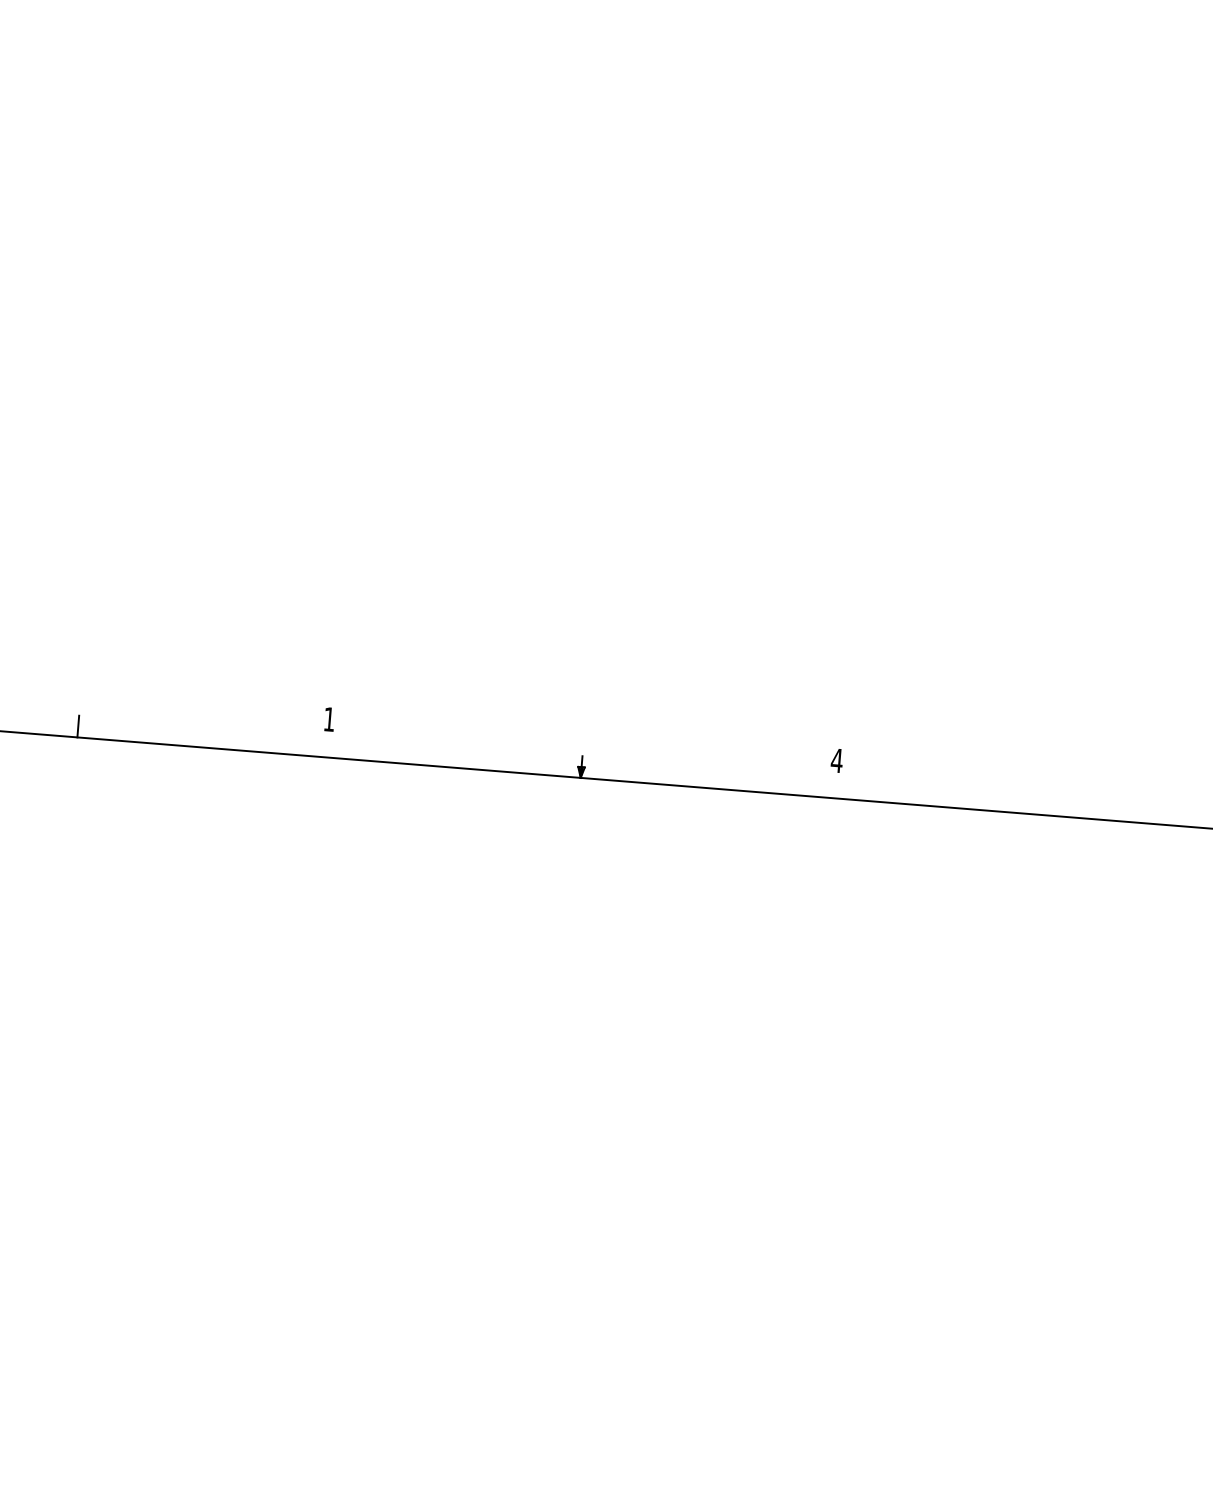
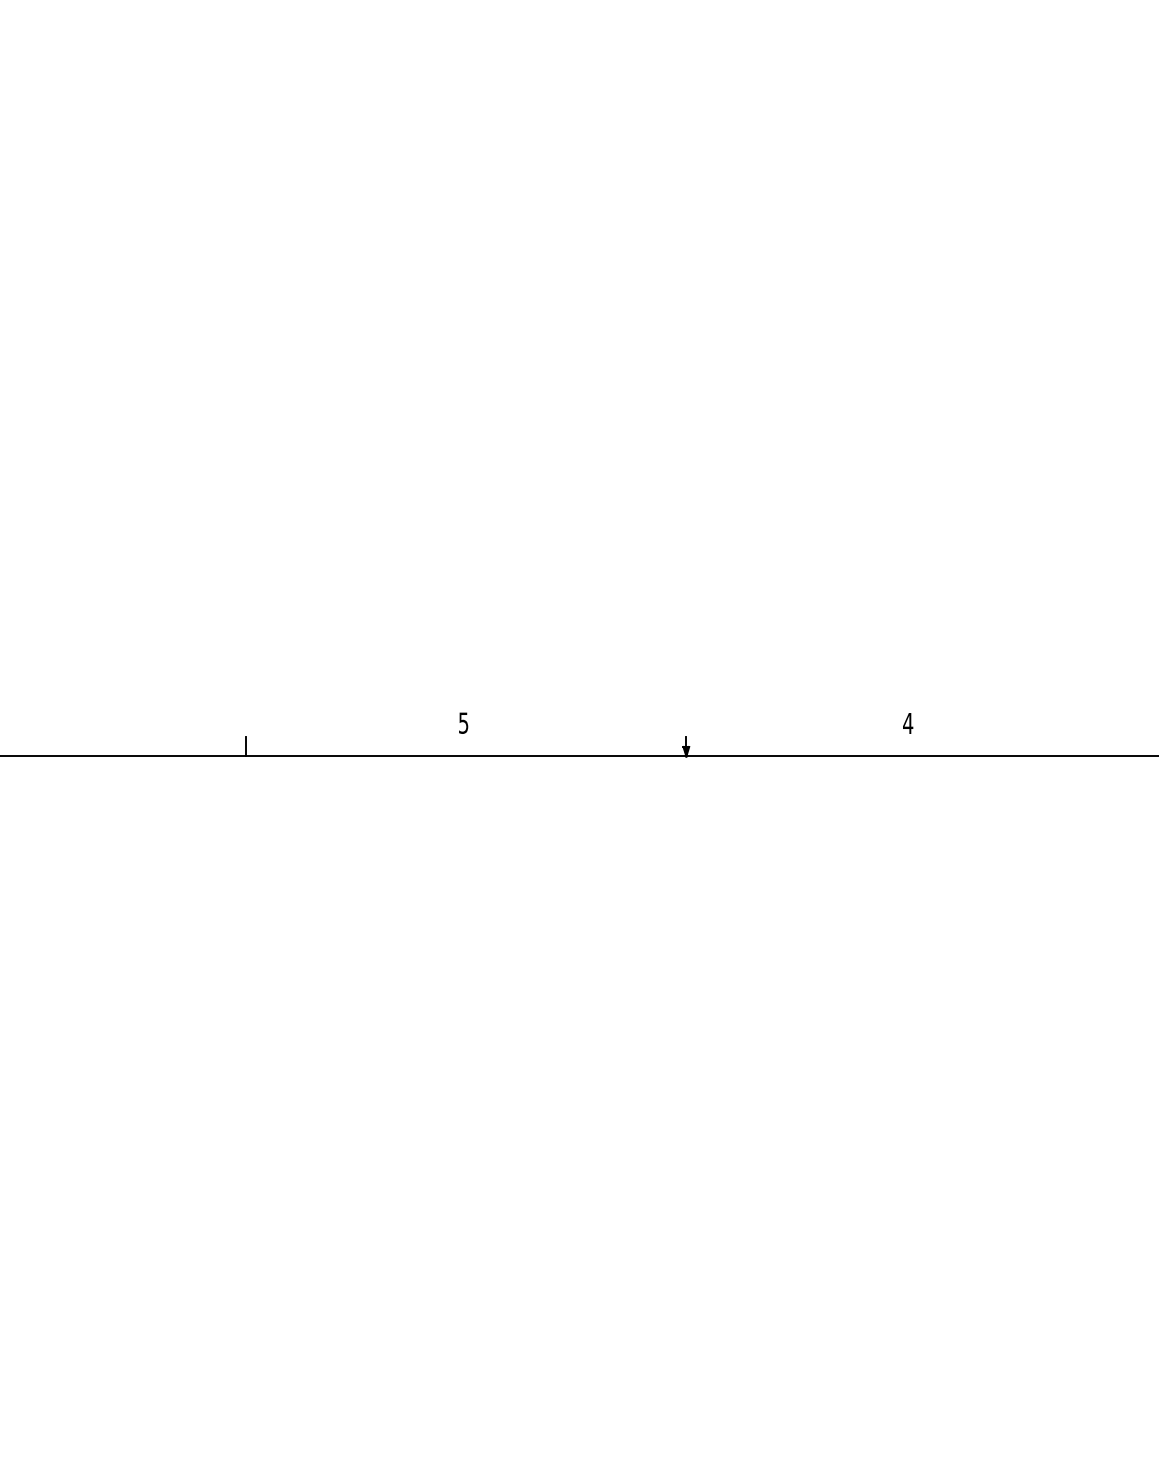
text: (329, 718) -> (463, 722), 1 -> 5

